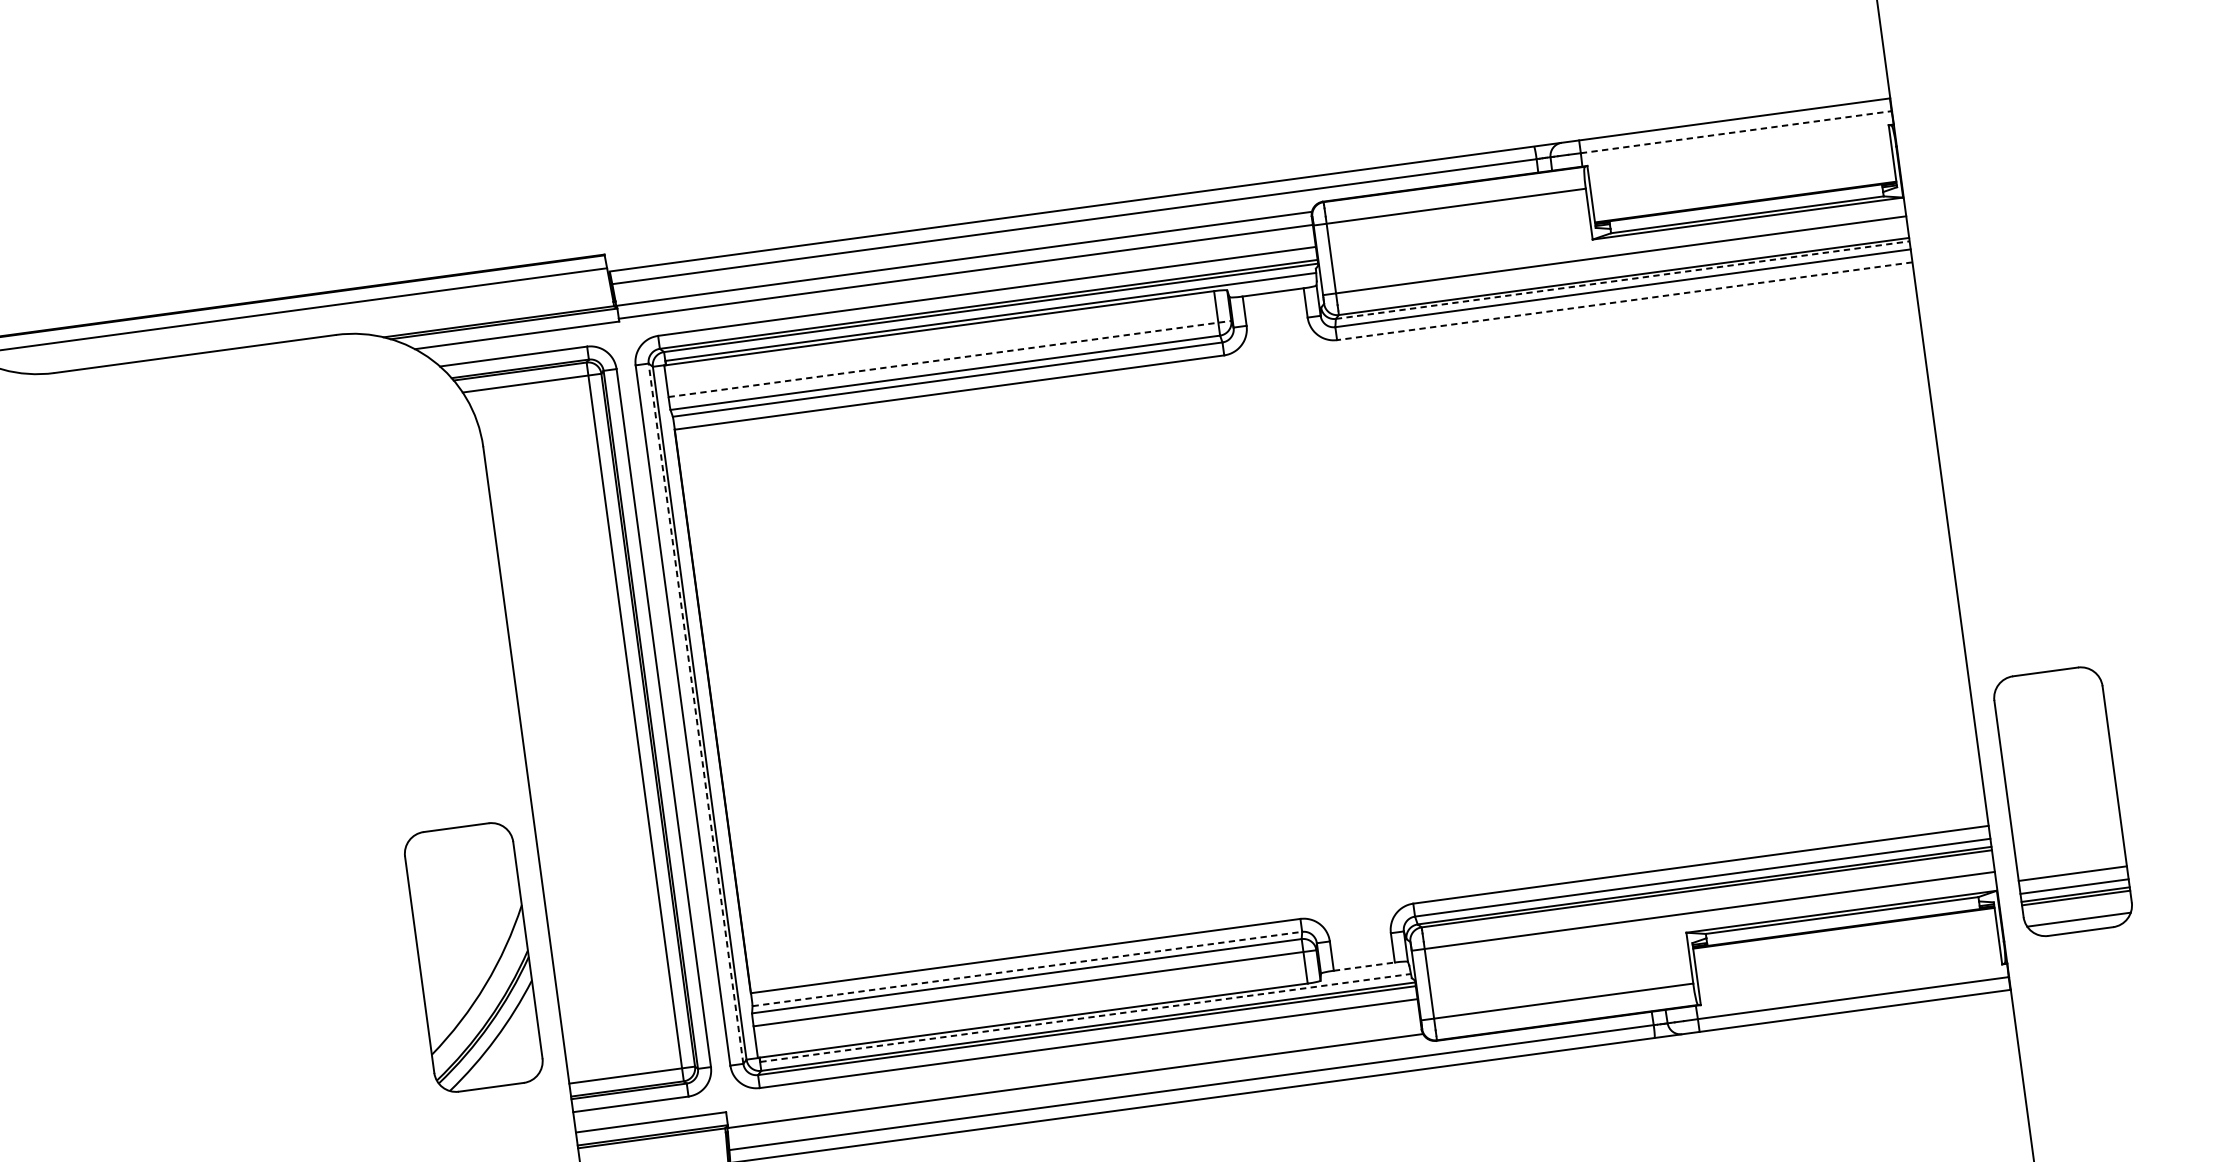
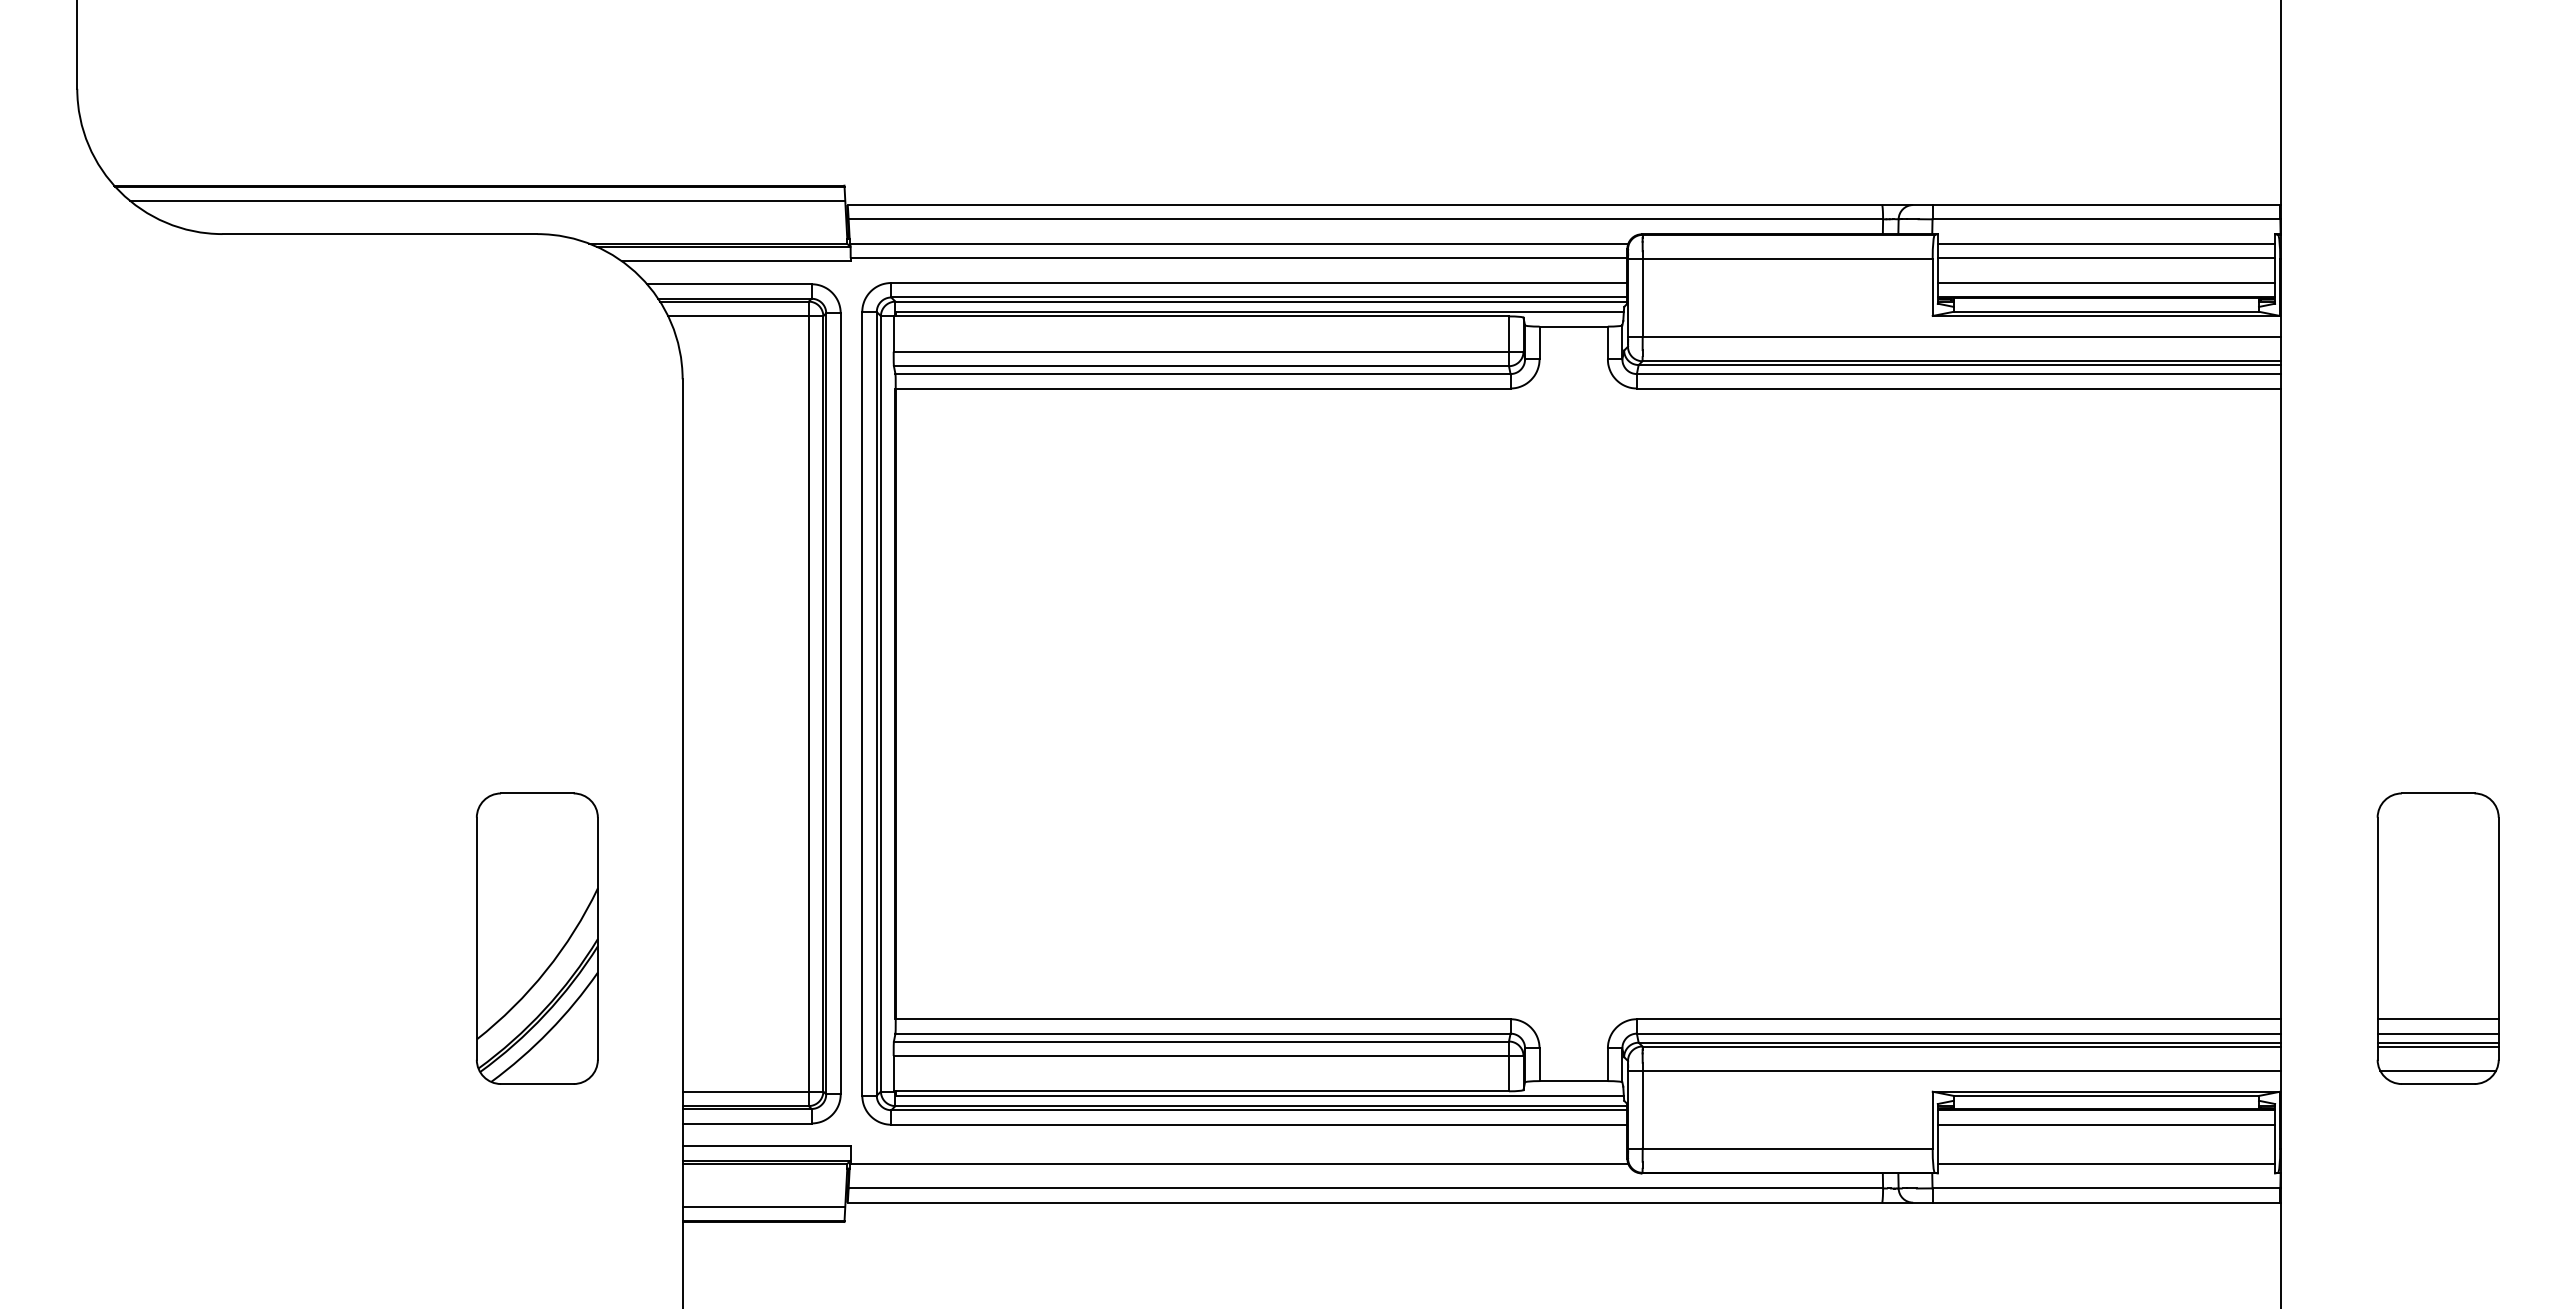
line: (1736, 132) -> (2106, 219), dashed -> solid
line: (1739, 153) -> (2106, 243), added
line: (1741, 167) -> (2106, 258), added
line: (1743, 188) -> (2106, 282), added
line: (1623, 280) -> (1960, 365), dashed -> solid
line: (1624, 301) -> (1958, 388), dashed -> solid
line: (949, 358) -> (1208, 351), dashed -> solid
line: (695, 713) -> (876, 703), dashed -> solid
part: (2062, 801) -> (2437, 938), moved
line: (1845, 941) -> (2106, 1124), added
part: (473, 957) -> (537, 938), moved
line: (1365, 966) -> (1574, 1081), dashed -> solid
line: (1027, 968) -> (1203, 1033), dashed -> solid
line: (1850, 975) -> (2106, 1163), added
line: (1086, 1018) -> (1260, 1096), dashed -> solid

